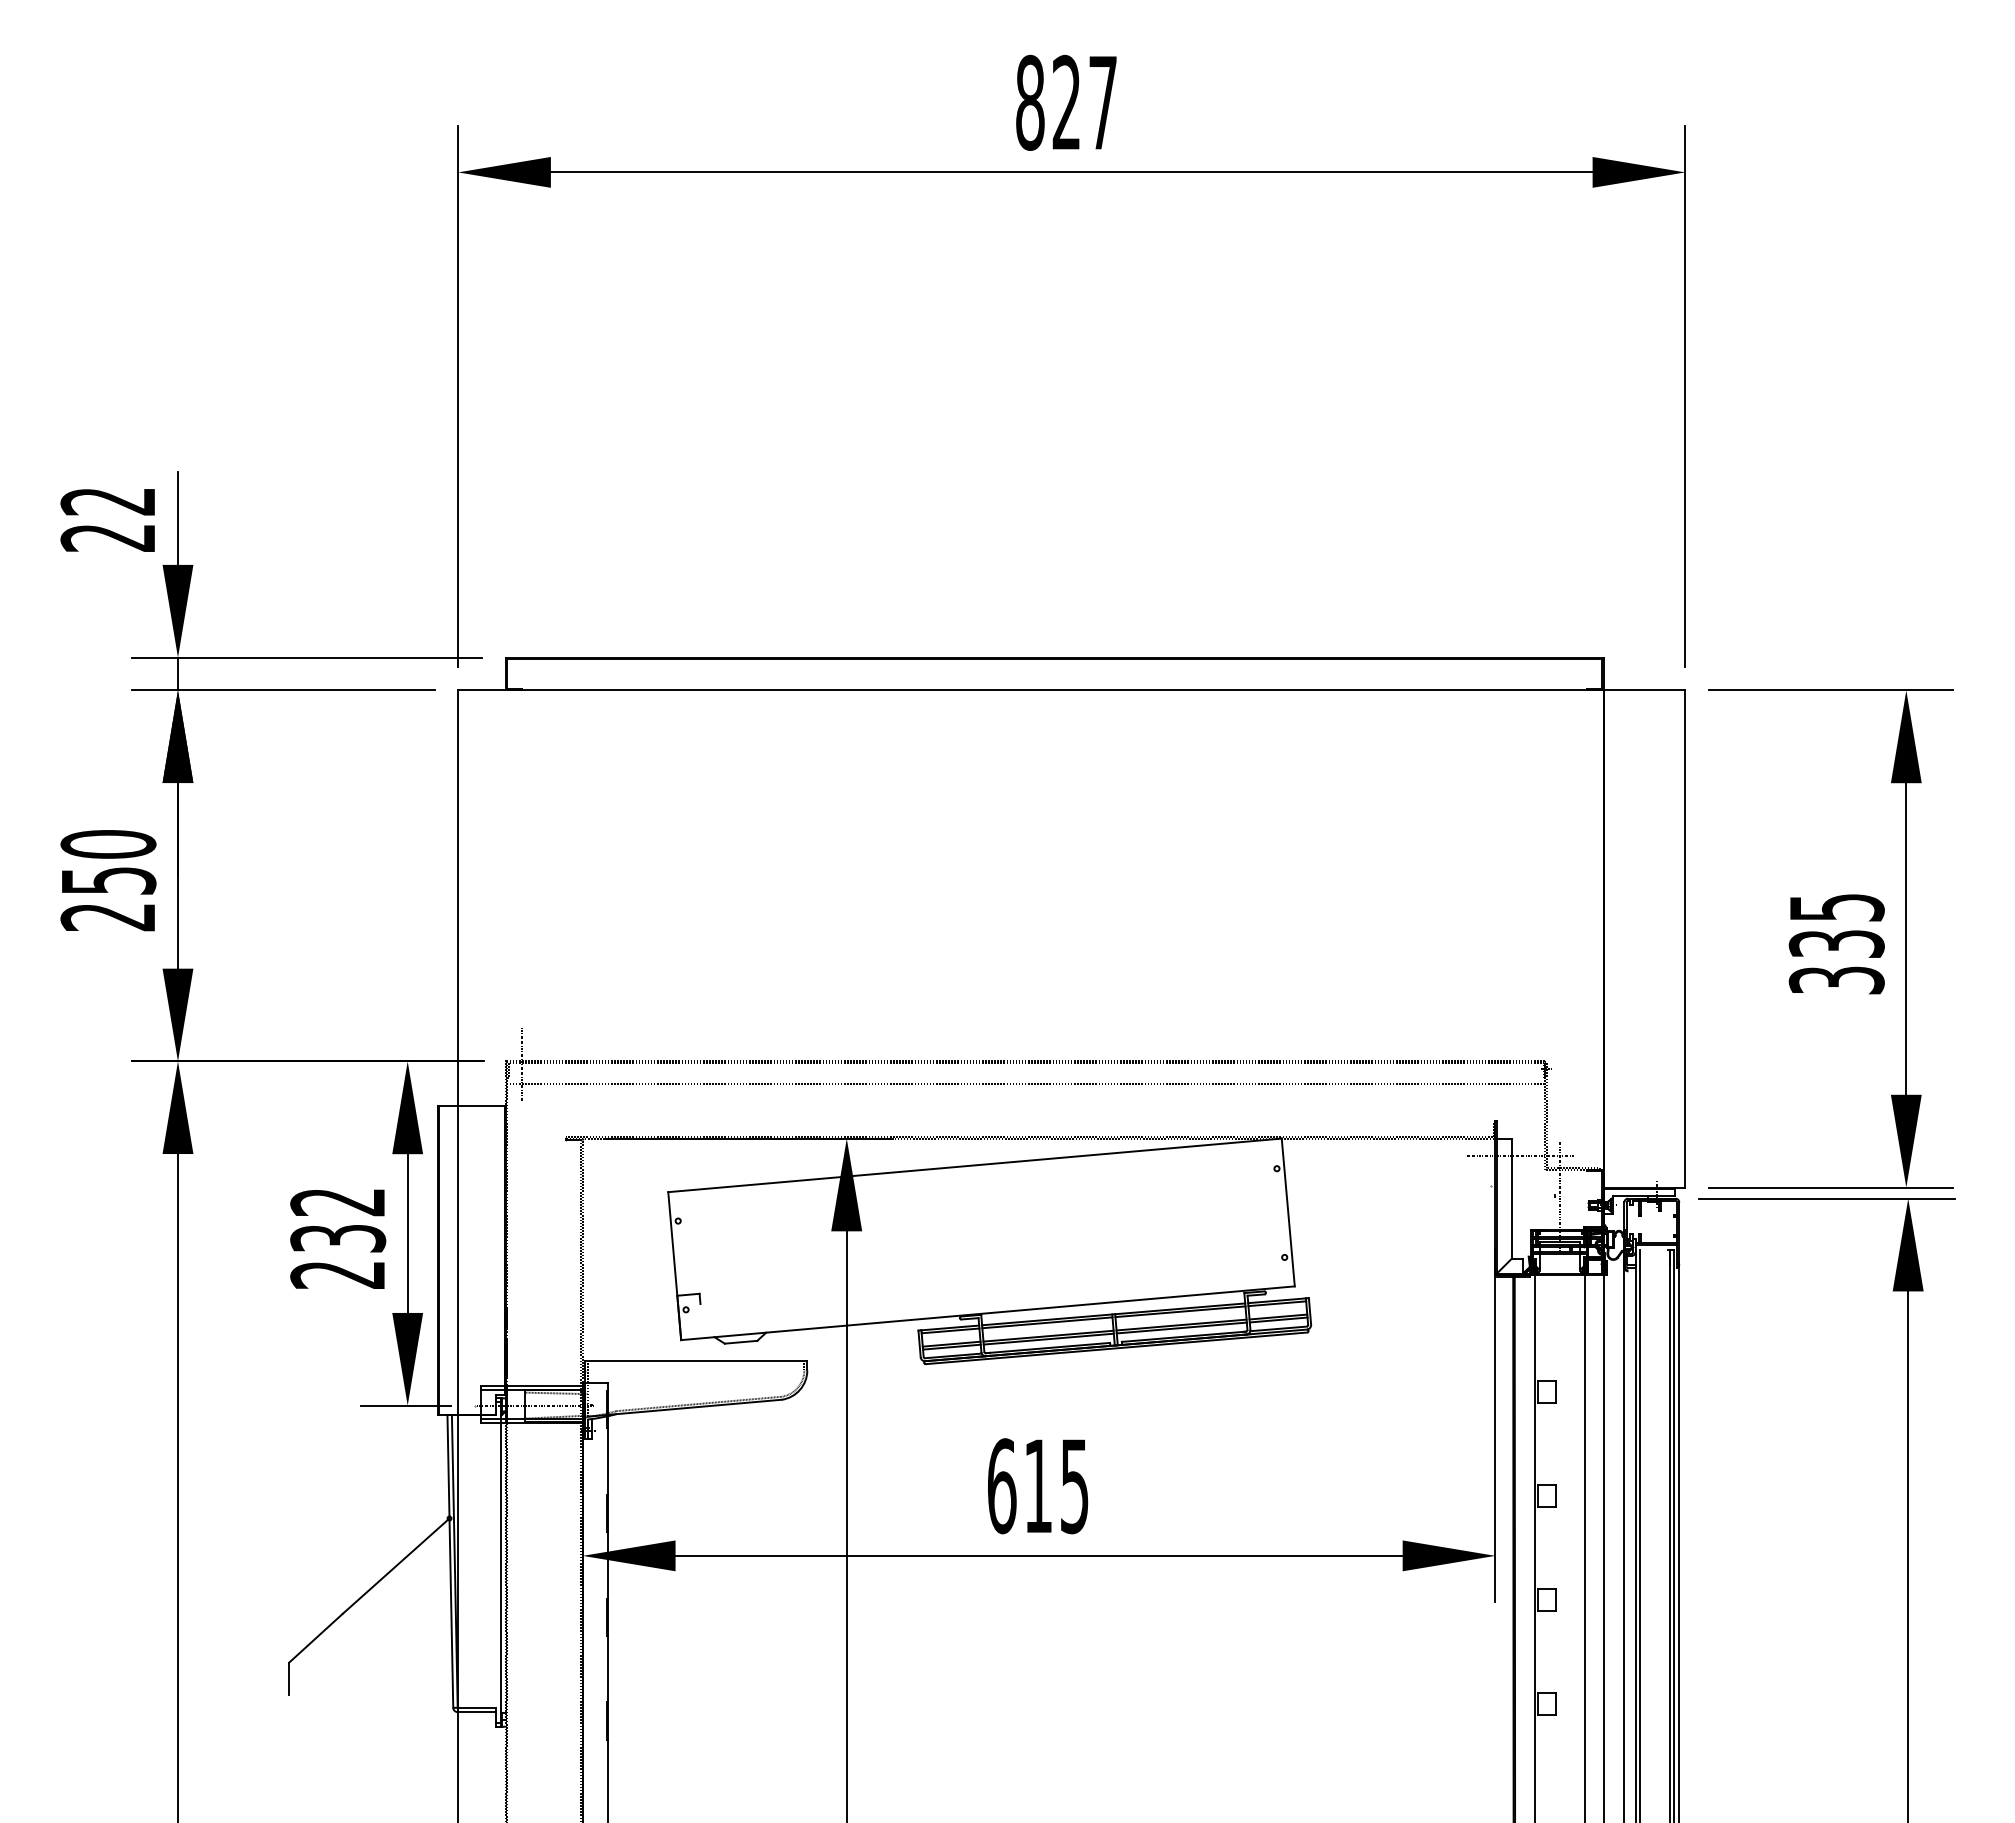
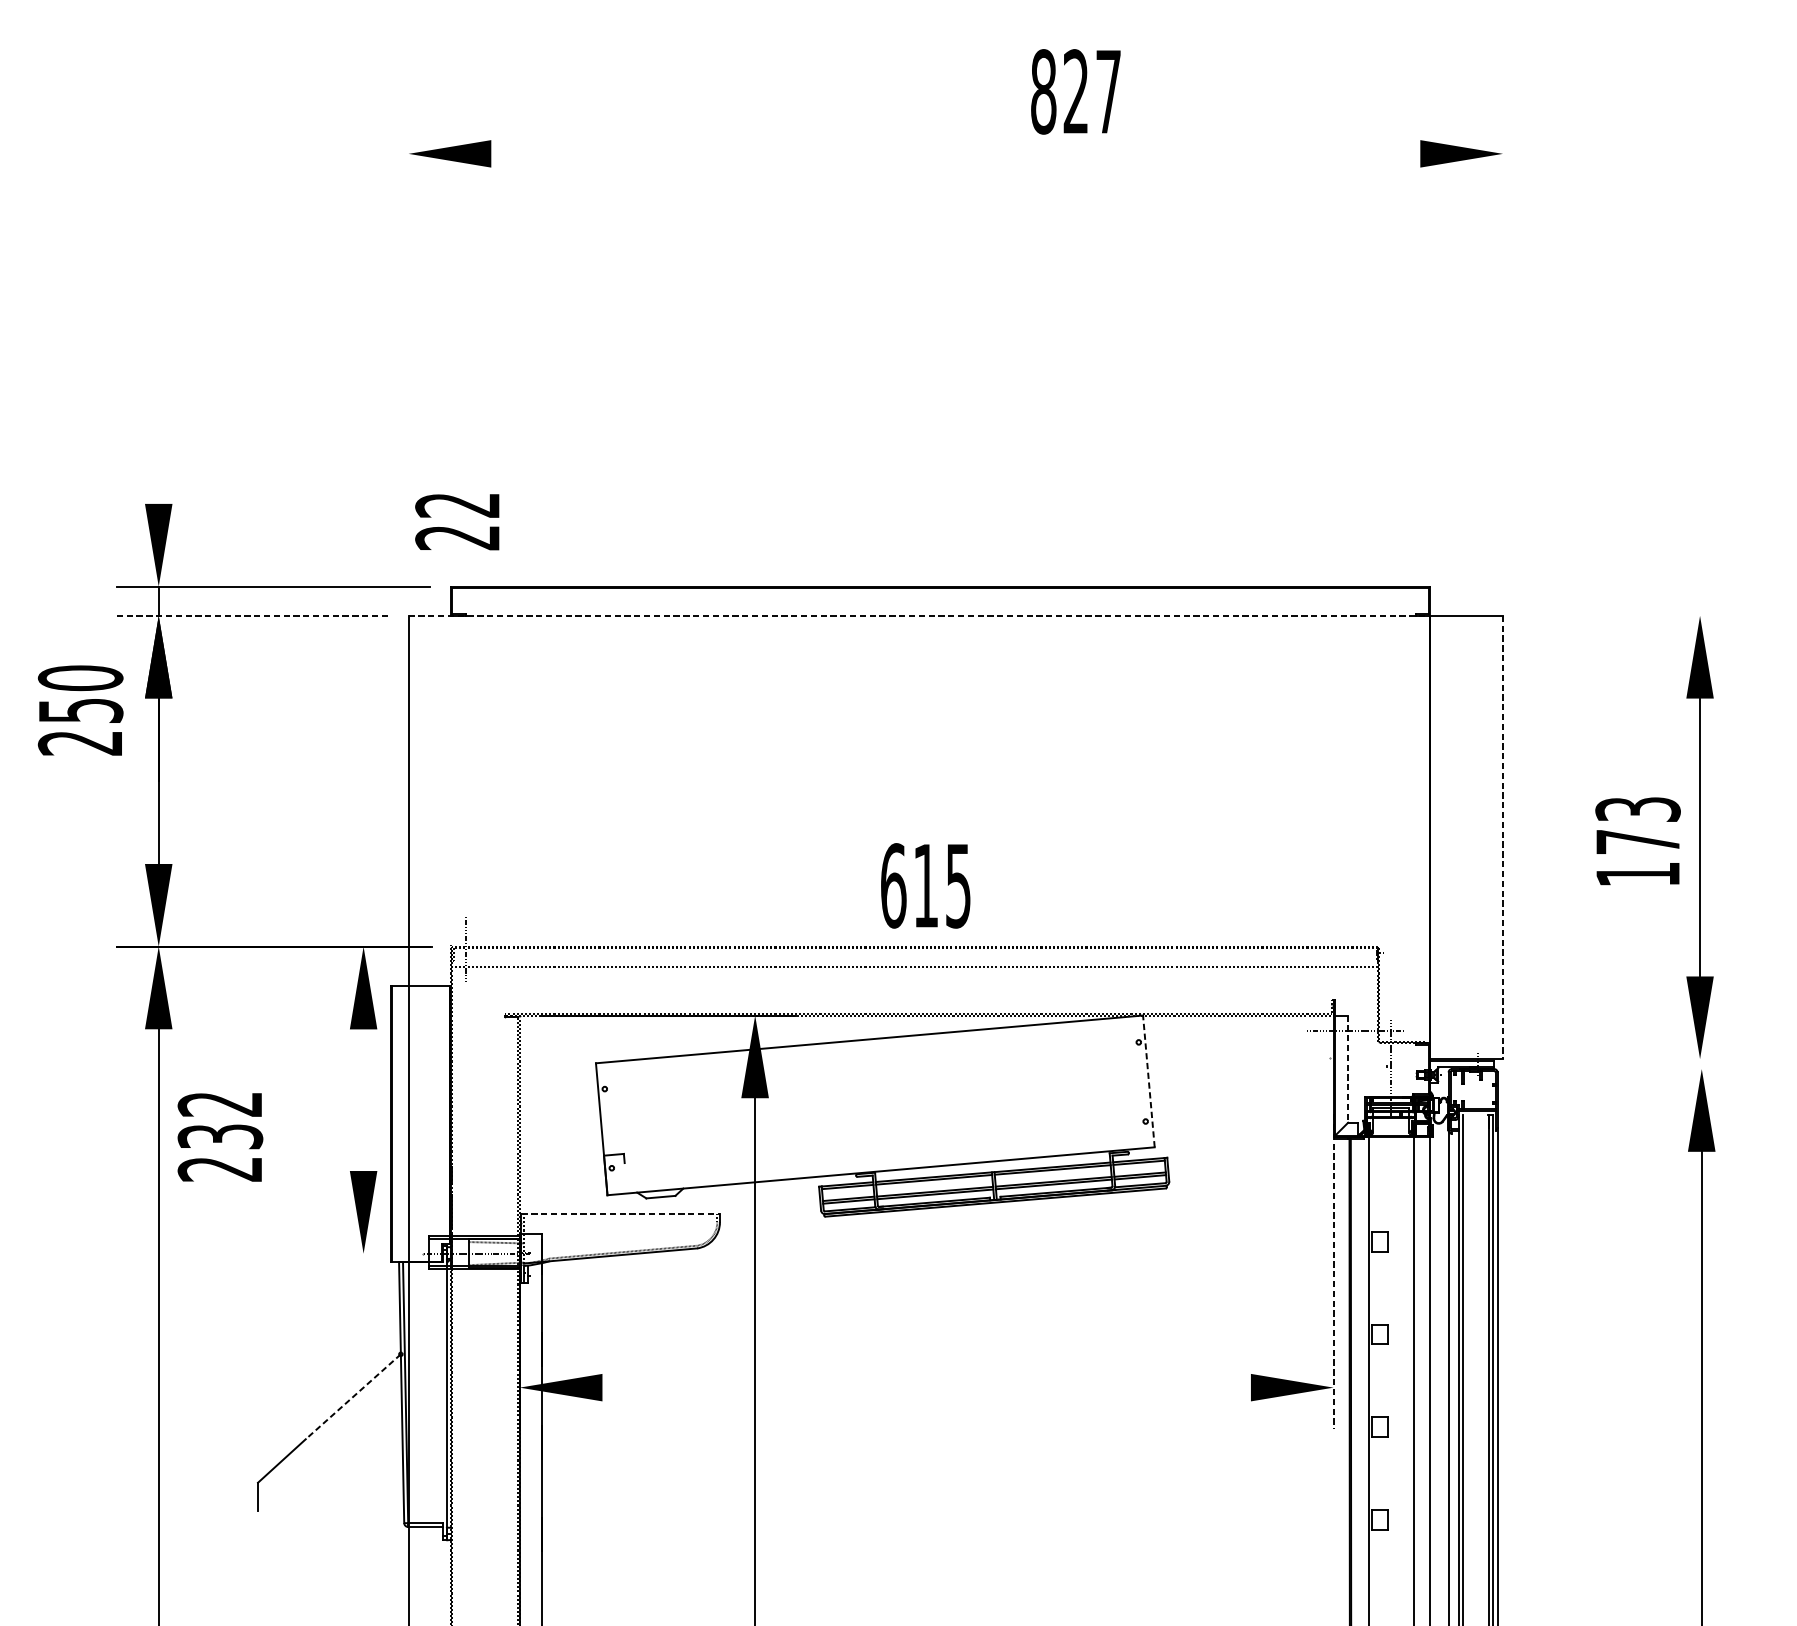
text: (1066, 102) -> (1075, 91), moved
line: (1071, 172) -> (955, 153), removed
line: (458, 396) -> (408, 353), removed
line: (1685, 396) -> (1503, 353), removed
line: (177, 518) -> (158, 462), removed
text: (107, 520) -> (457, 522), moved
line: (283, 690) -> (252, 615), solid -> dashed
line: (1030, 690) -> (919, 615), solid -> dashed
line: (1830, 690) -> (1632, 615), removed
text: (108, 880) -> (80, 710), moved
line: (1685, 939) -> (1503, 837), solid -> dashed
text: (1836, 944) -> (1637, 842), 335 -> 173
line: (1830, 1187) -> (1632, 1059), removed
line: (1826, 1198) -> (1628, 1068), removed
line: (1511, 1199) -> (1347, 1069), solid -> dashed
line: (1288, 1211) -> (1149, 1080), solid -> dashed
line: (407, 1233) -> (363, 1100), removed
text: (338, 1238) -> (220, 1136), moved
line: (696, 1361) -> (621, 1214), solid -> dashed
line: (406, 1405) -> (362, 1253), removed
line: (1495, 1426) -> (1333, 1272), solid -> dashed
text: (1038, 1486) -> (926, 886), moved
line: (1038, 1555) -> (926, 1387), removed
line: (396, 1566) -> (353, 1397), solid -> dashed

